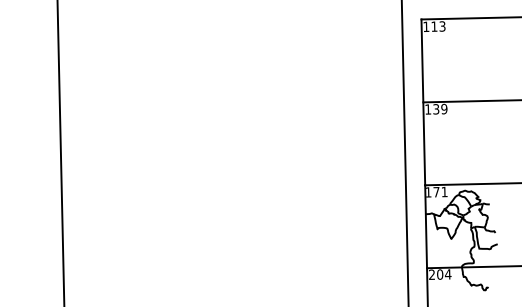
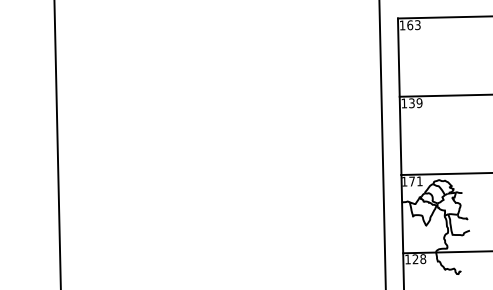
text: (434, 26) -> (410, 25), 113 -> 163
text: (440, 274) -> (415, 259), 204 -> 128

